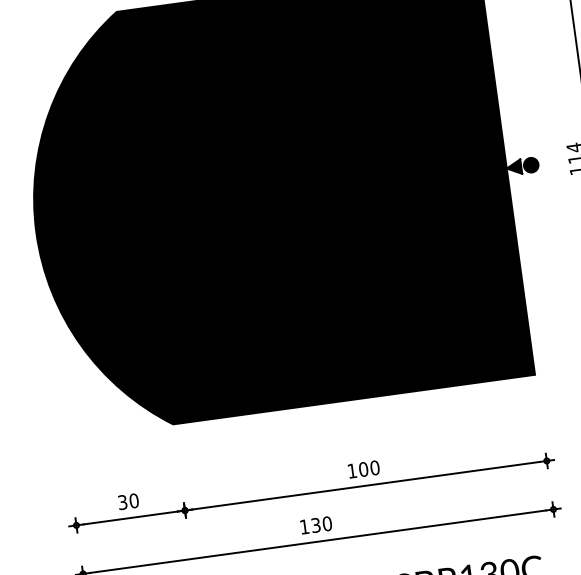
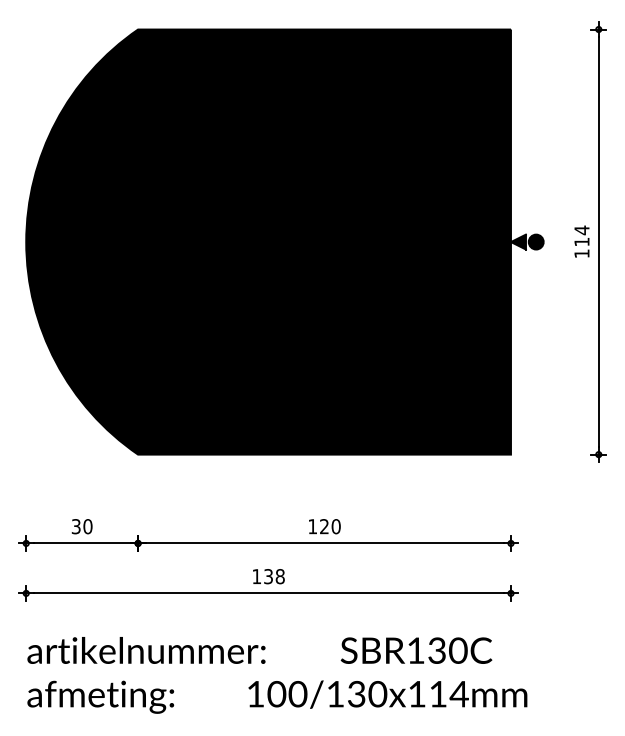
text: (363, 469) -> (324, 526), 100 -> 120
text: (326, 523) -> (279, 576), 130 -> 138

